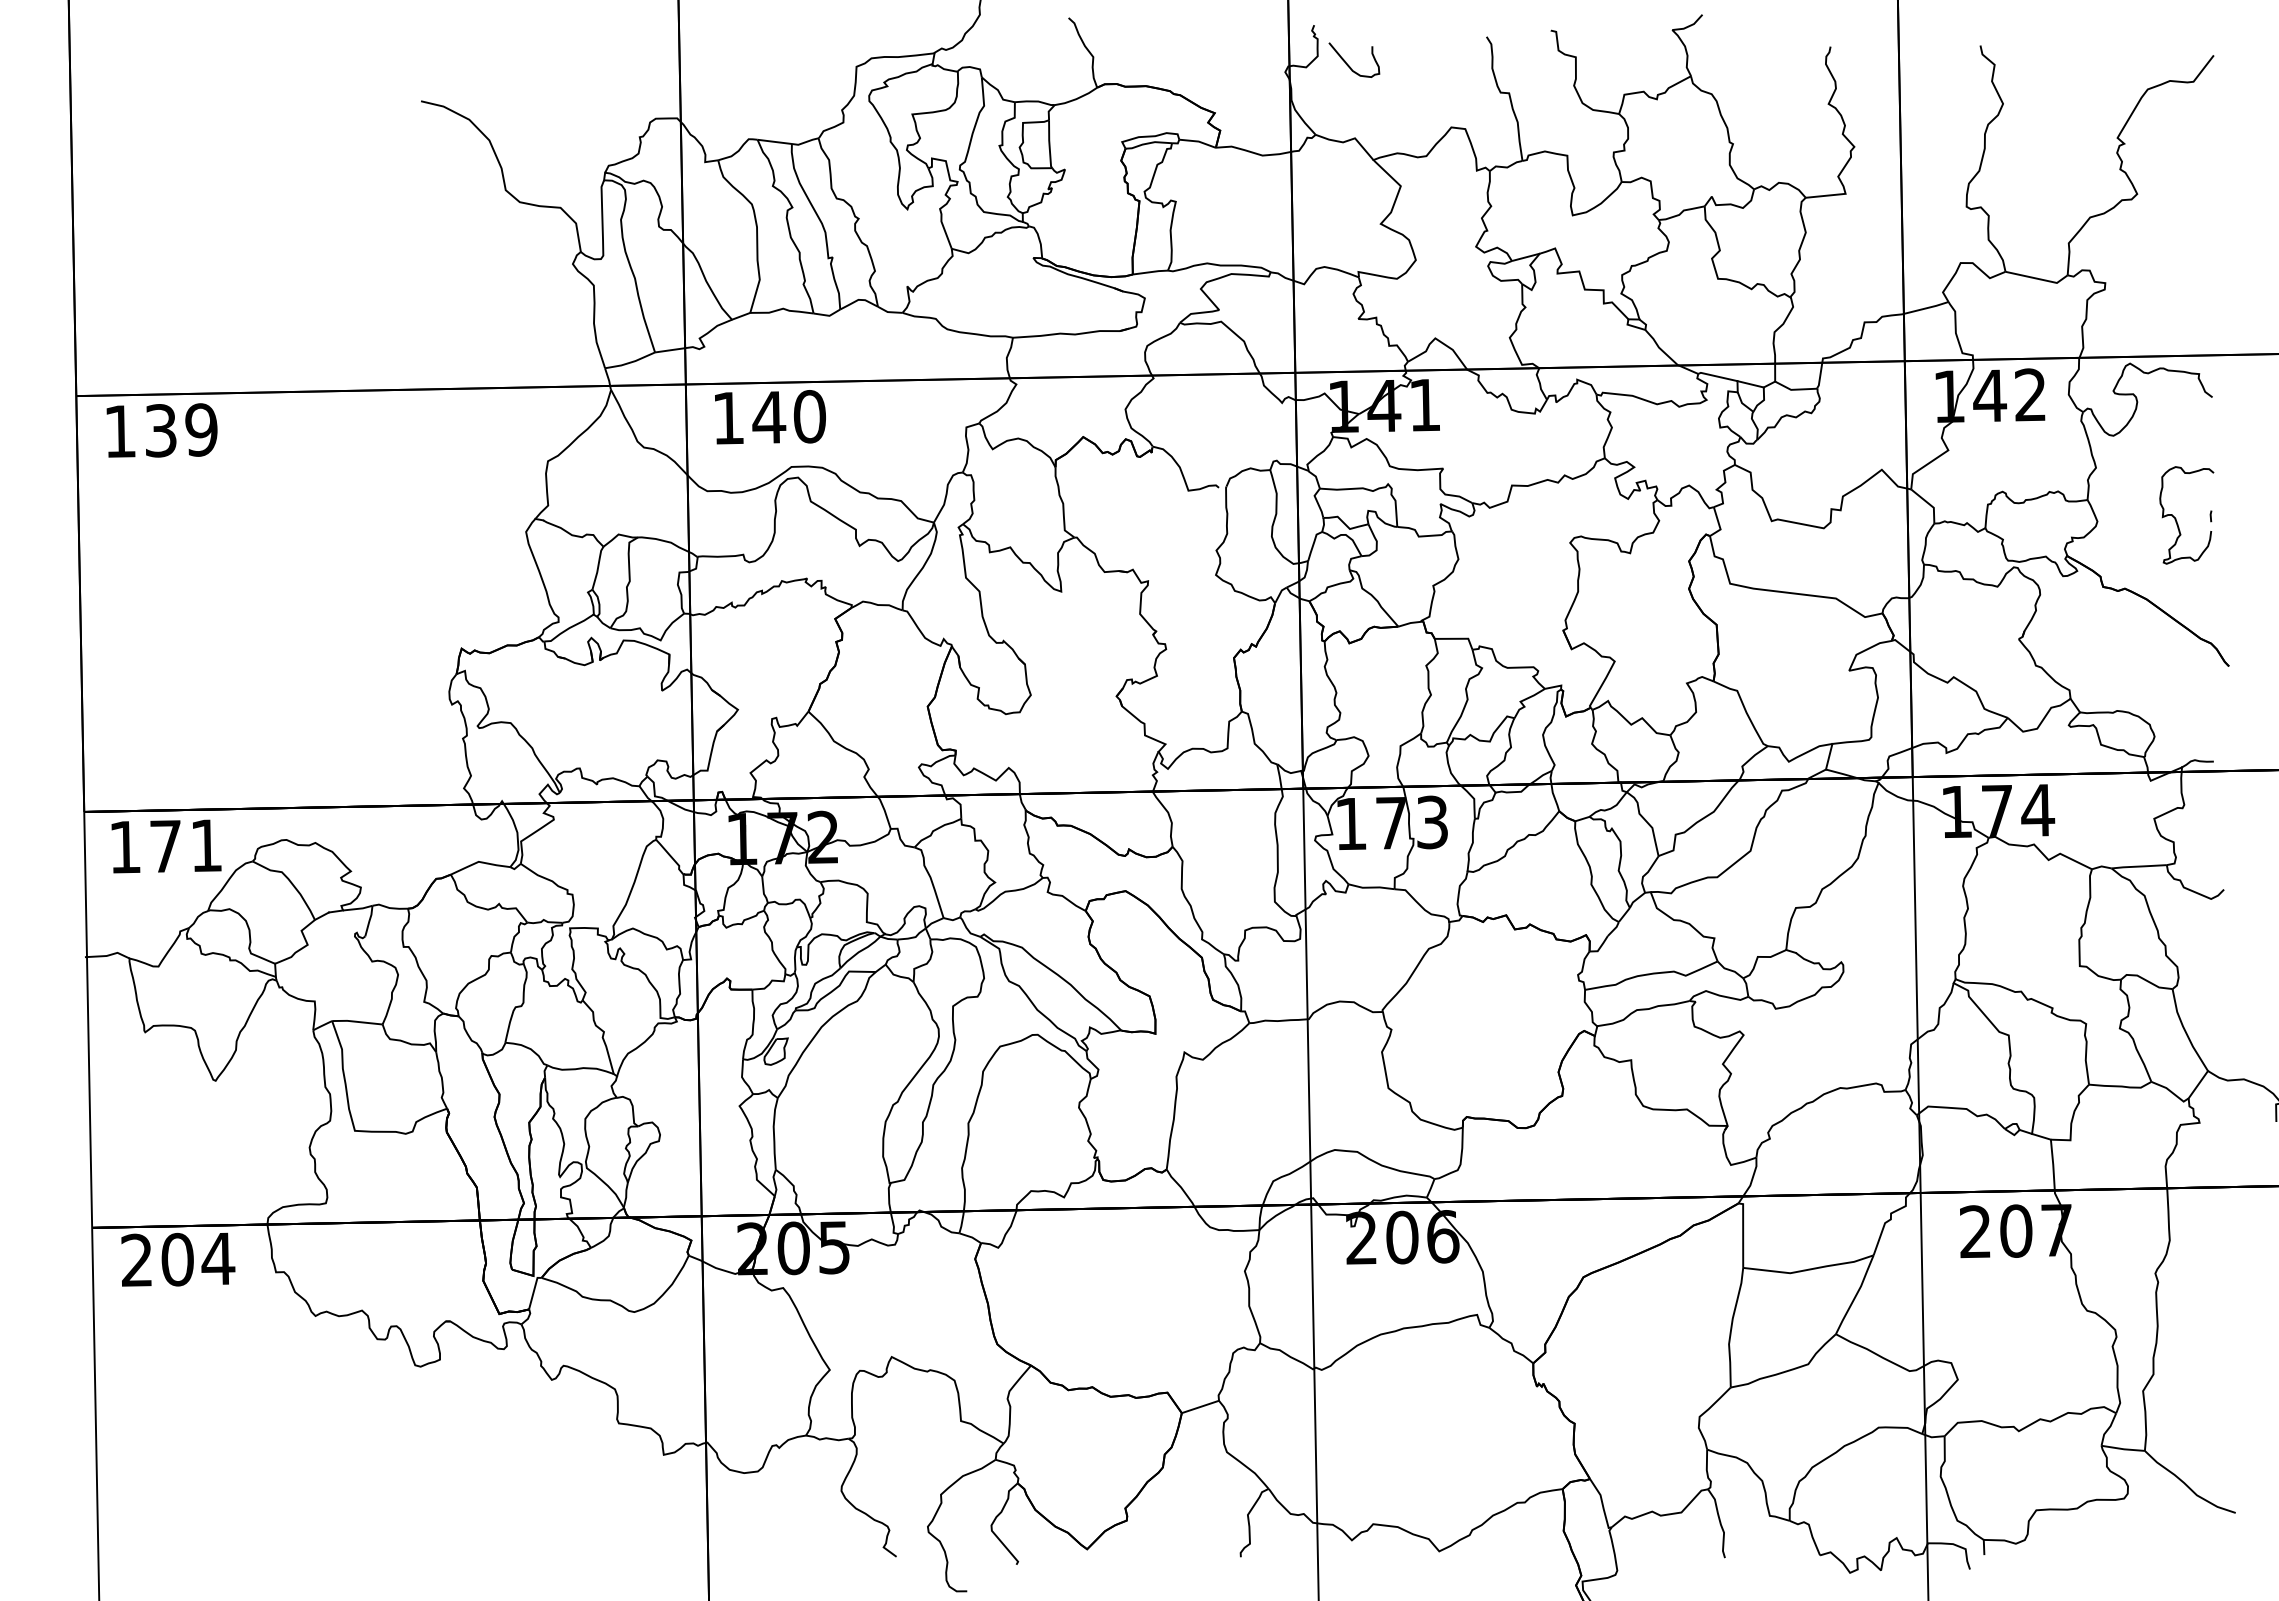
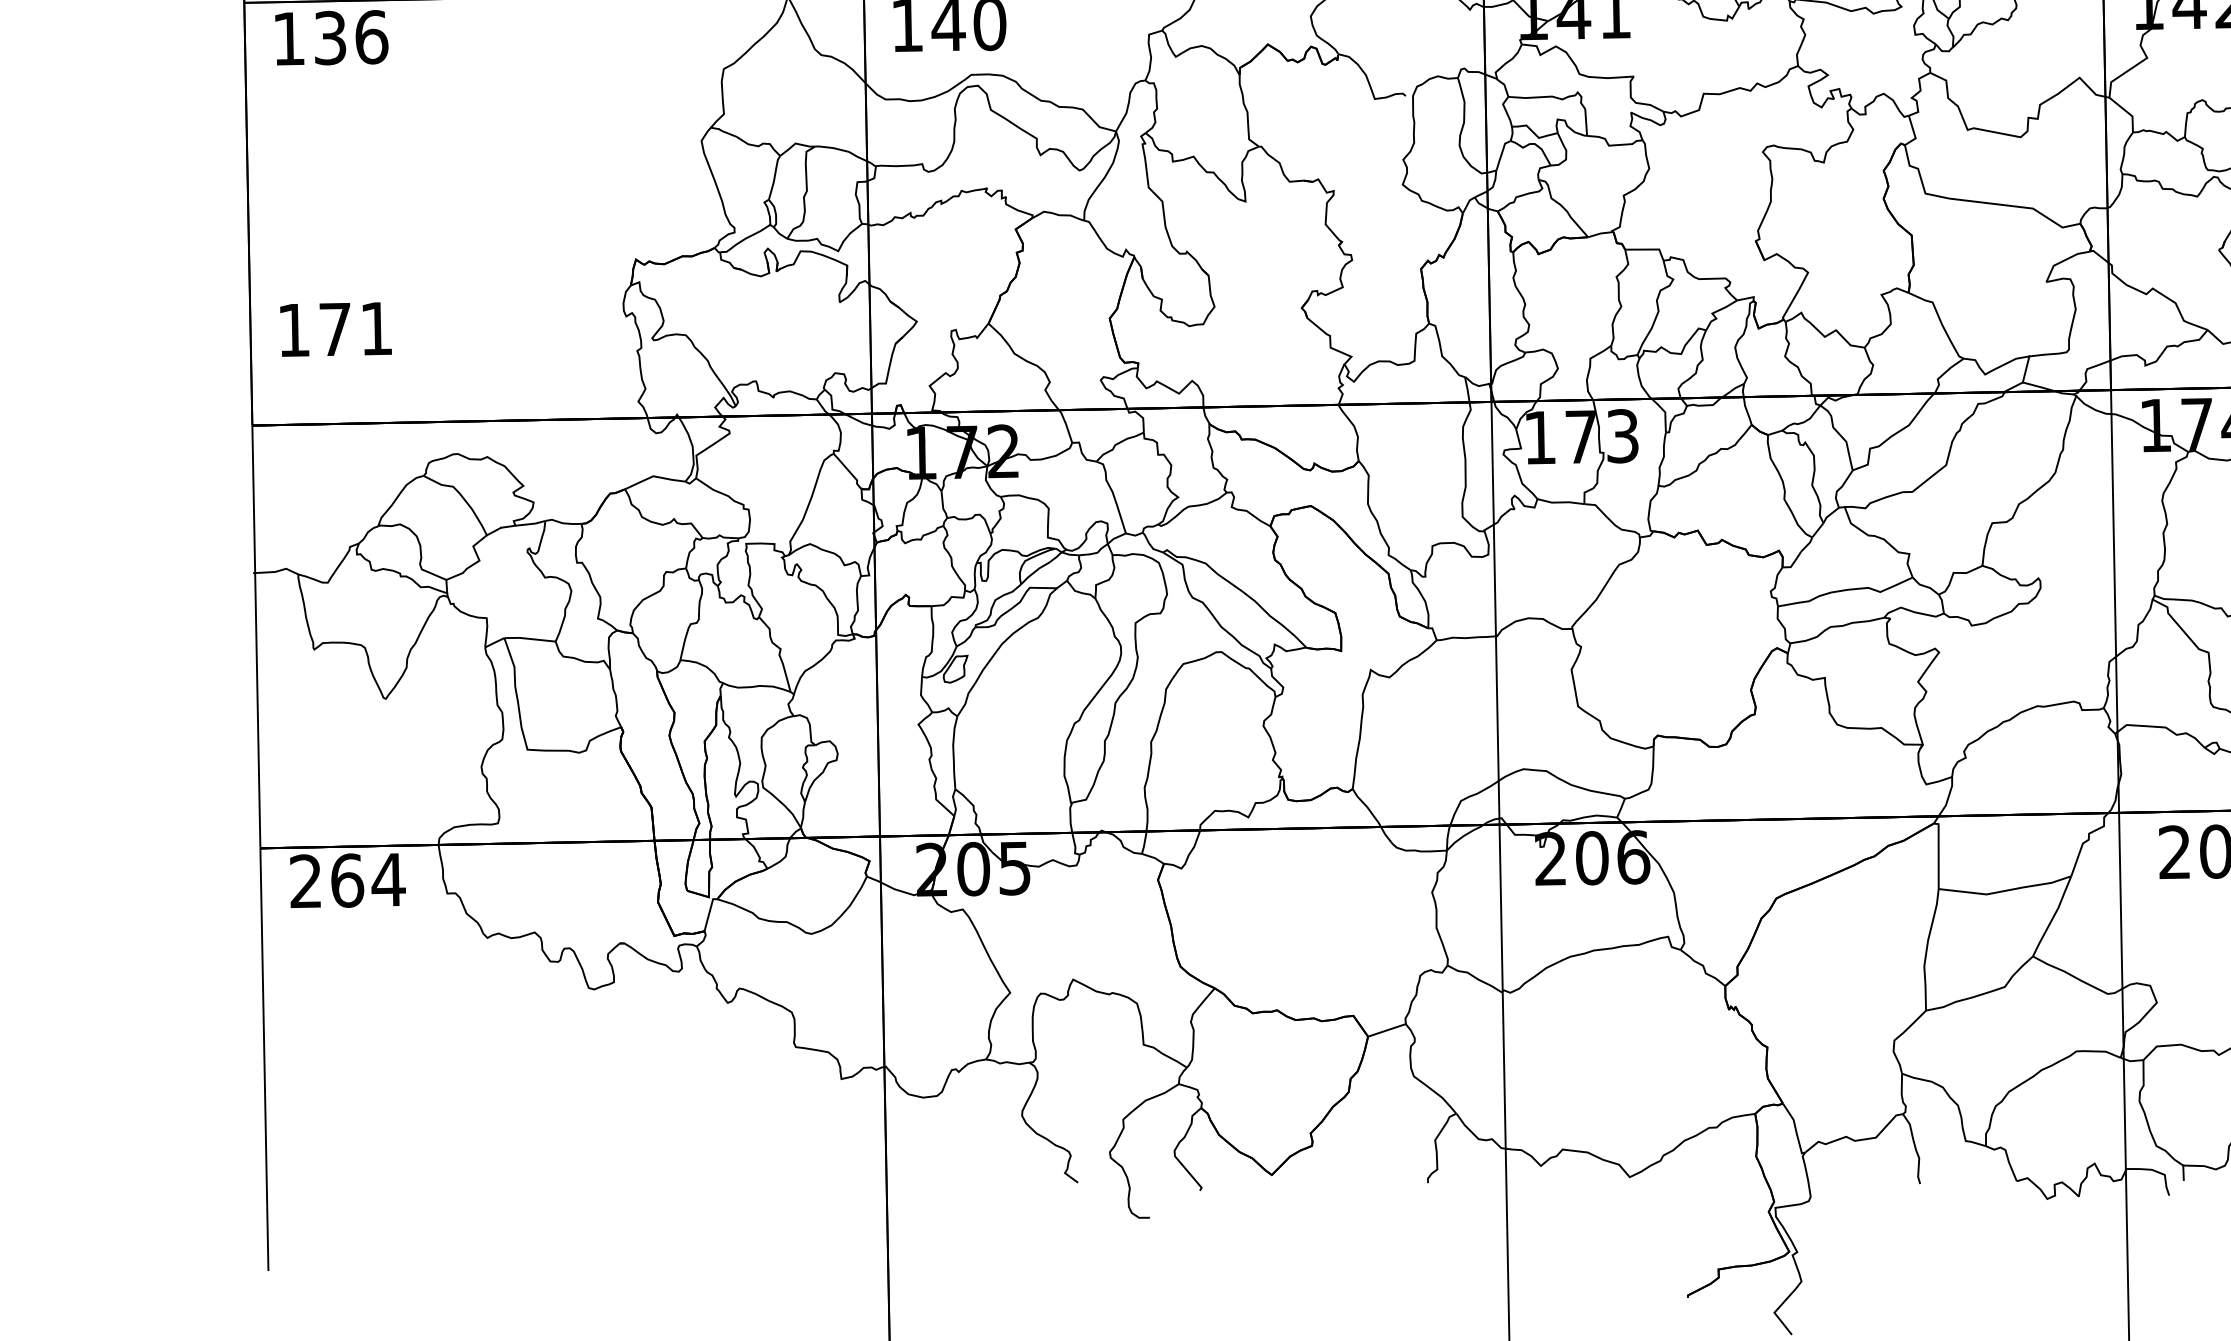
text: (201, 429) -> (371, 36), 139 -> 136
text: (166, 846) -> (335, 329), moved
text: (177, 1259) -> (347, 880), 204 -> 264

